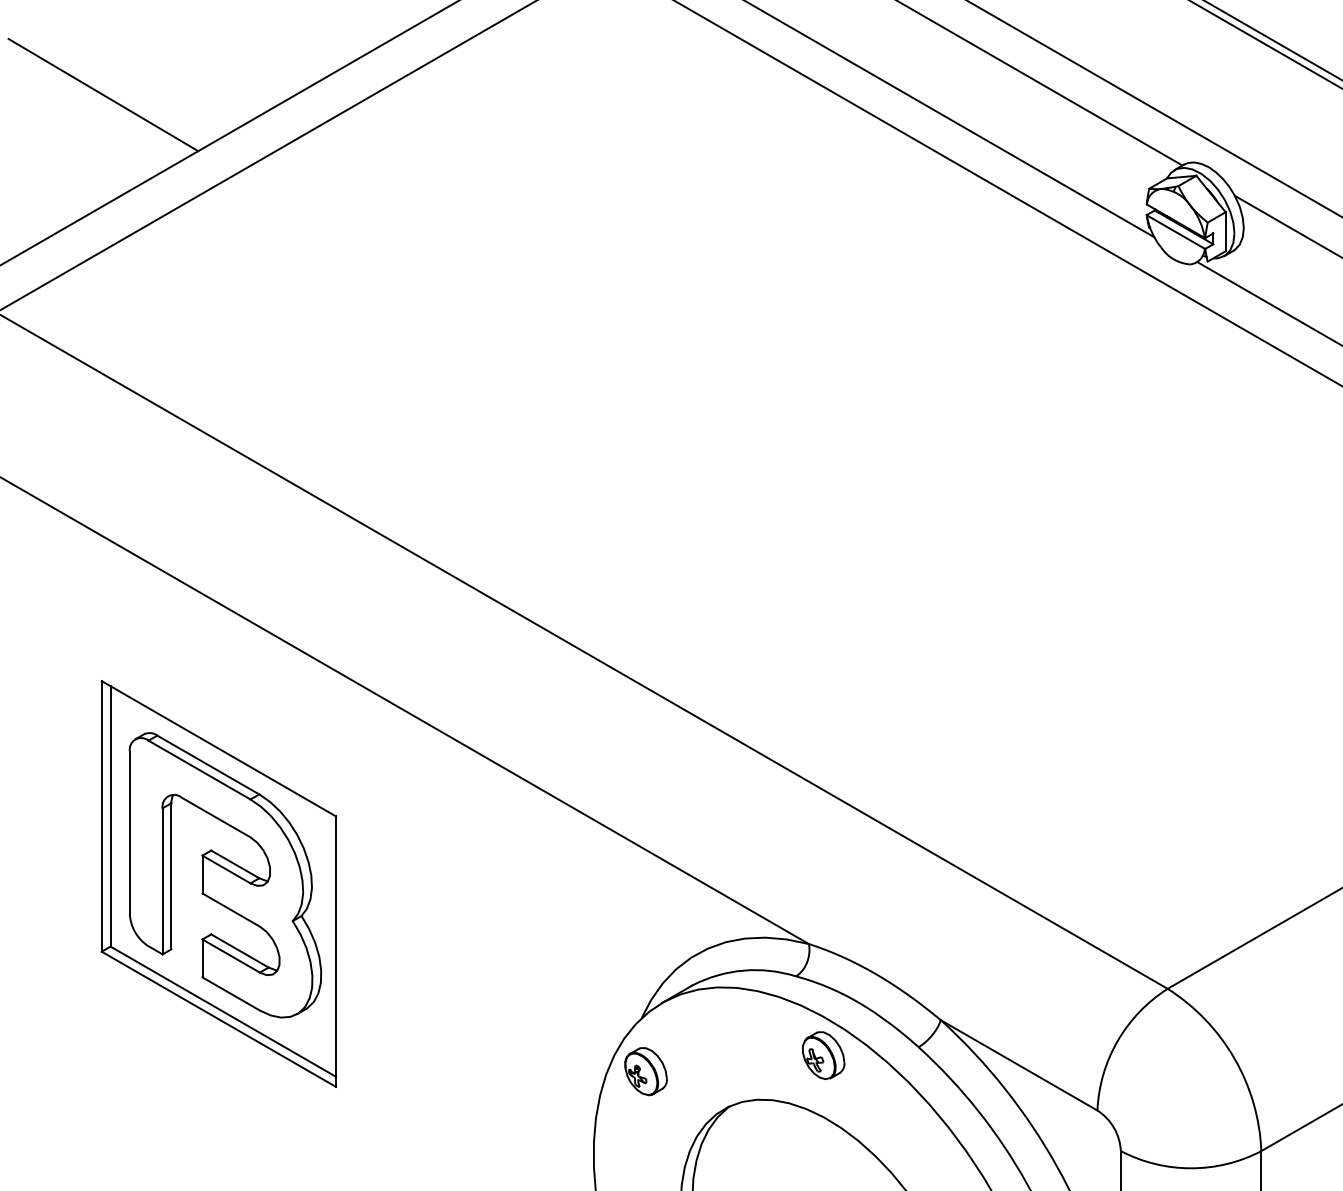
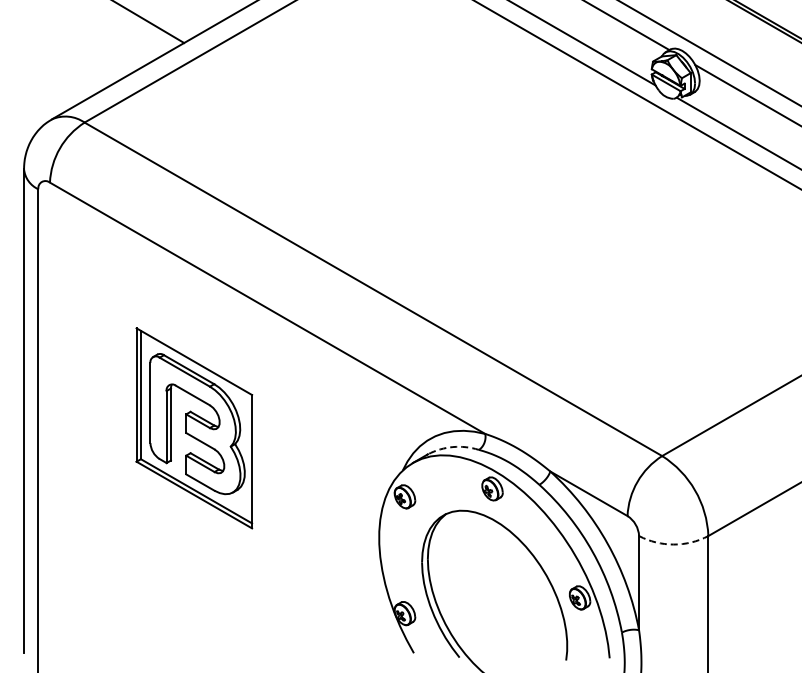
part: (219, 884) -> (194, 428), moved
arc: (742, 971) -> (452, 447), solid -> dashed
arc: (1190, 1168) -> (673, 544), solid -> dashed

